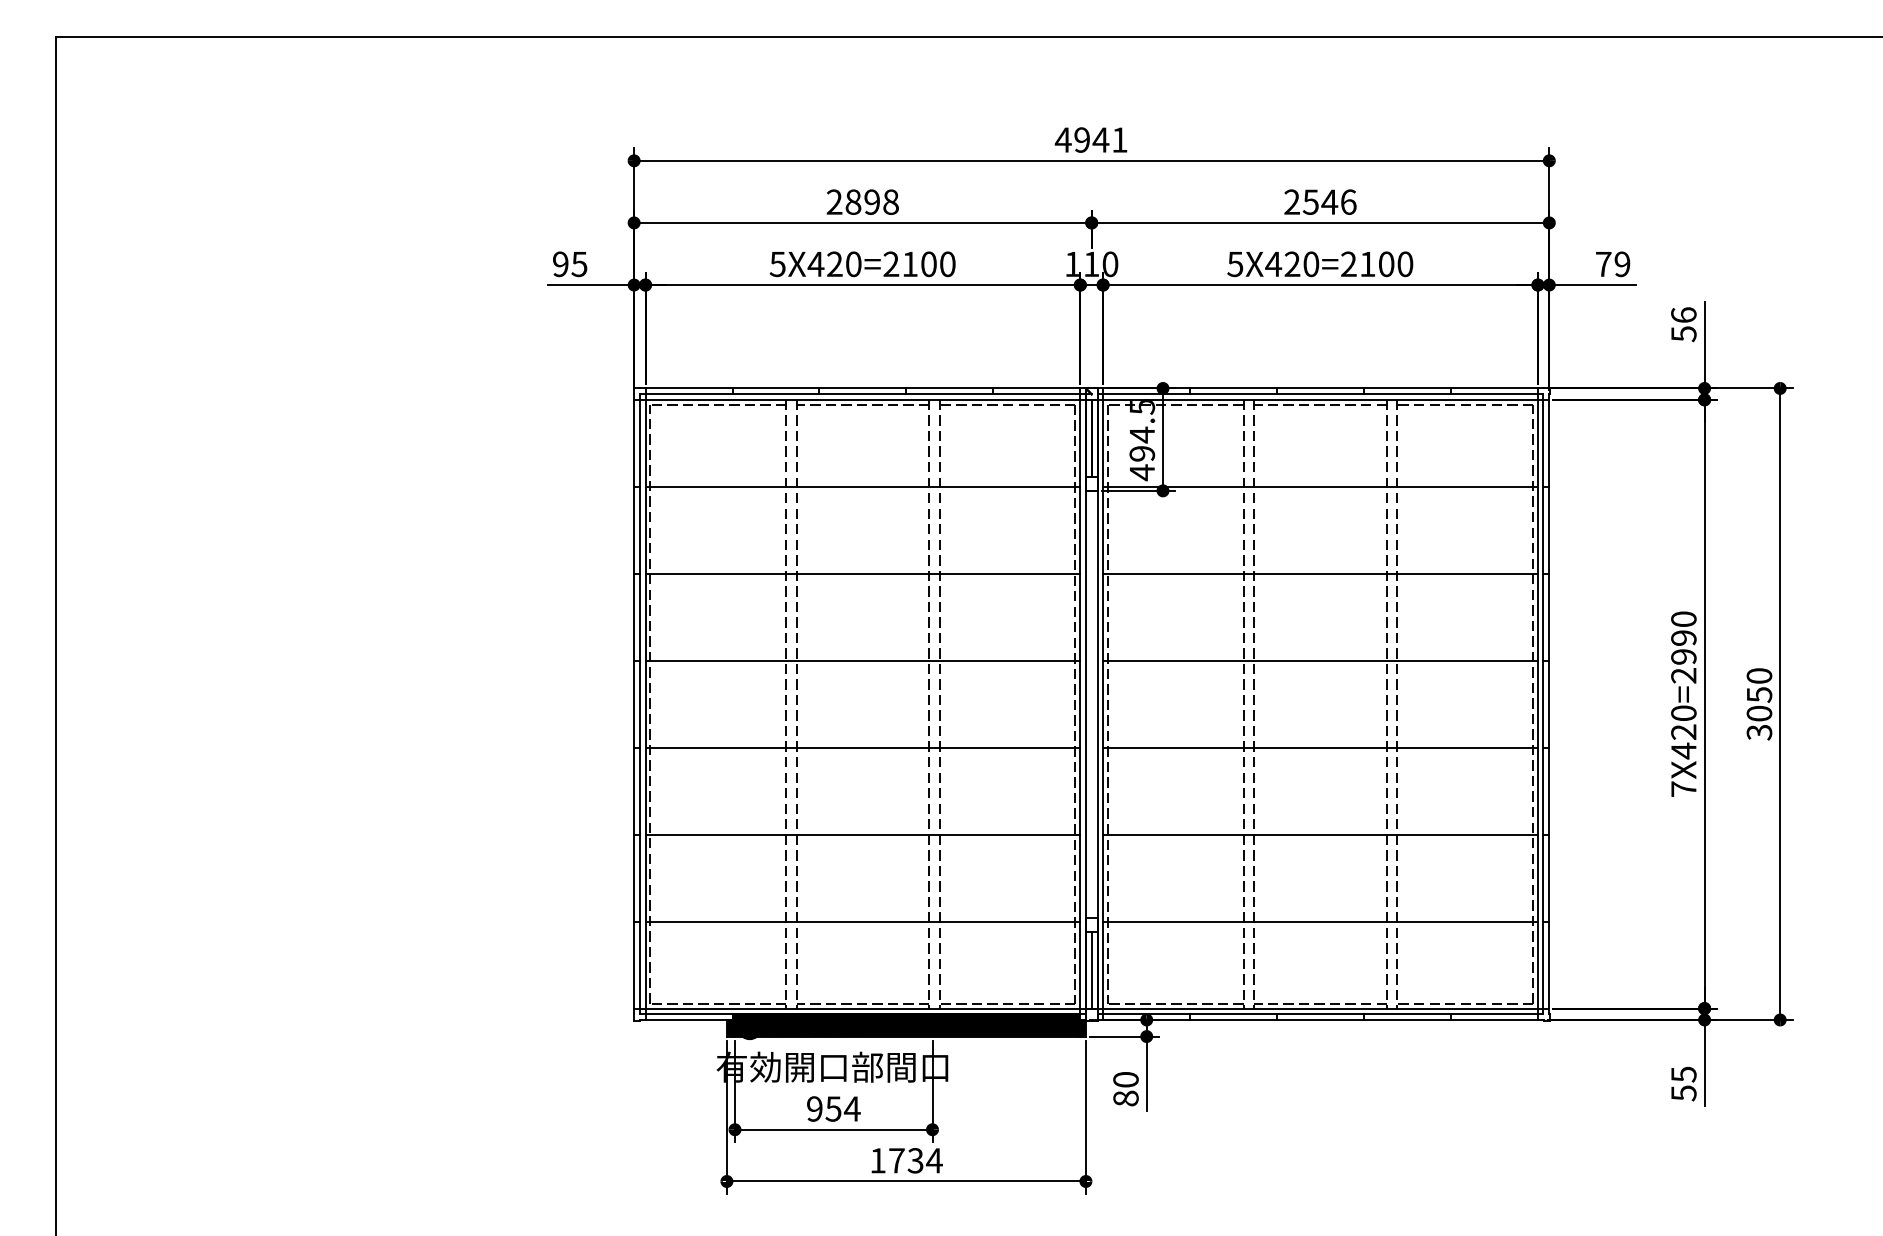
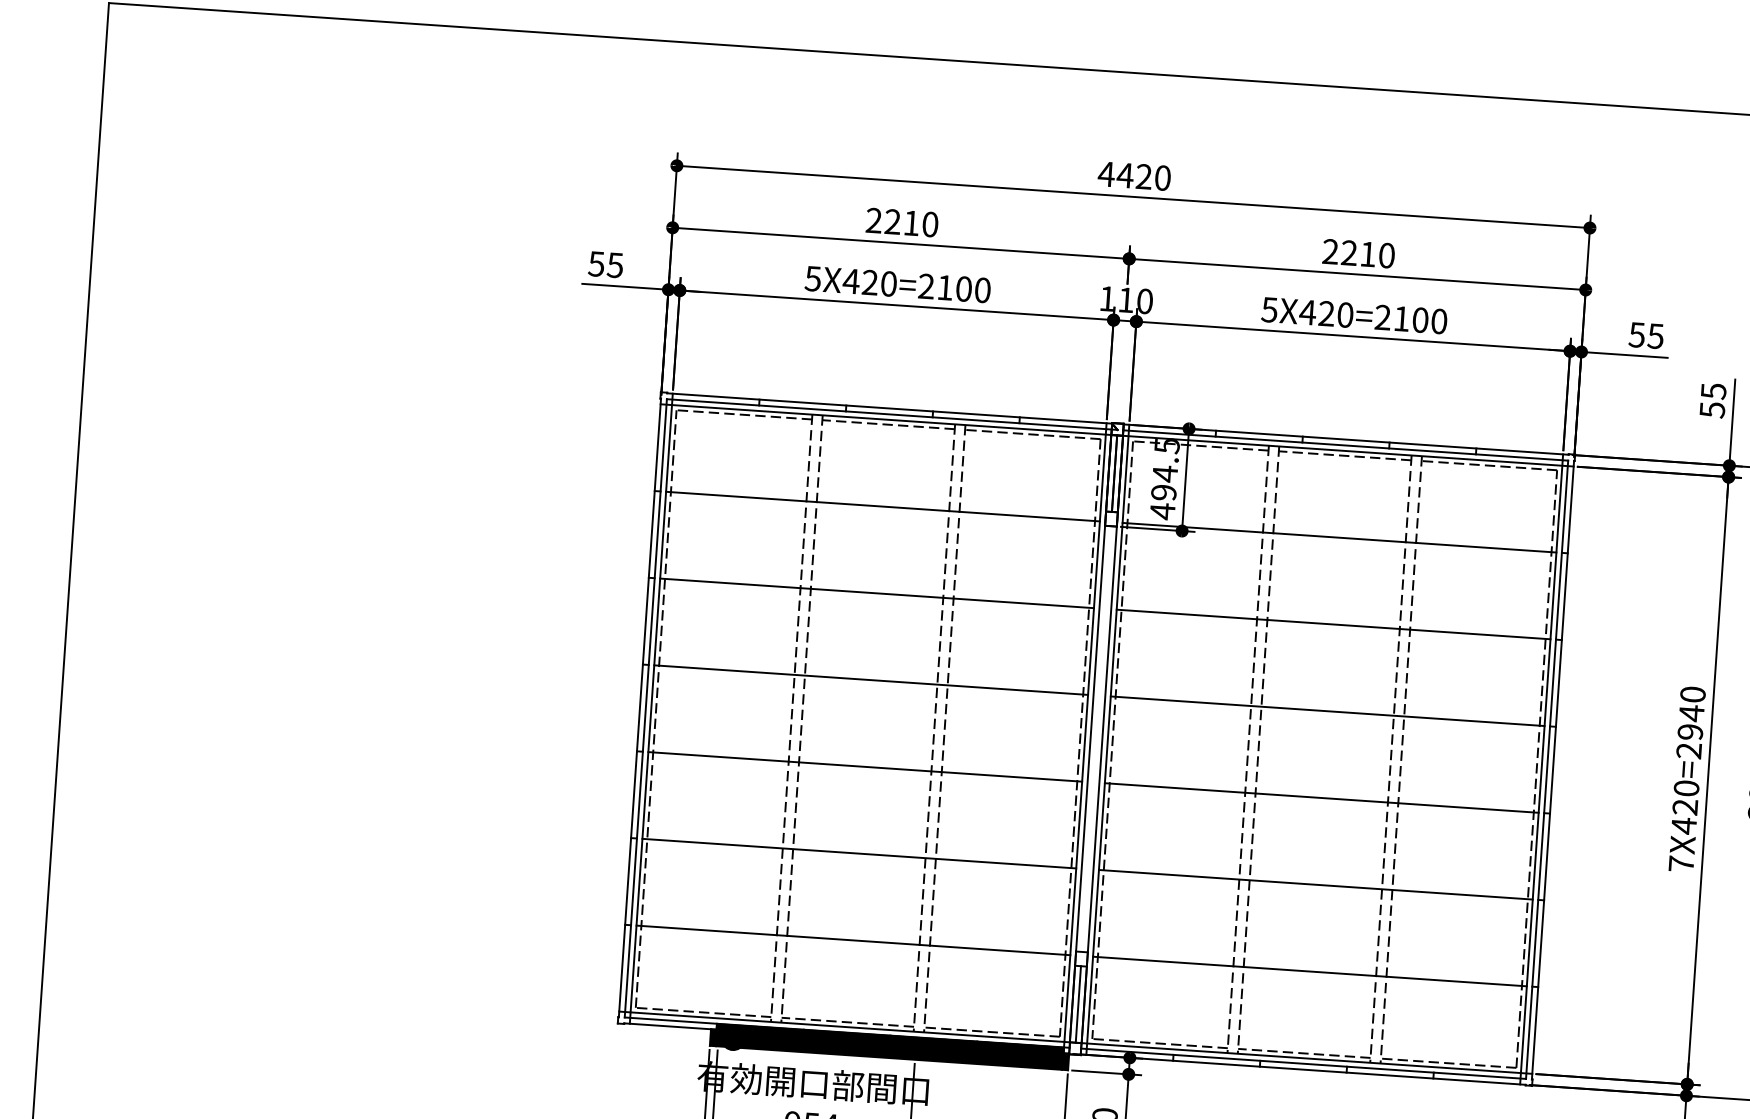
text: (1100, 139) -> (1143, 176), 4941 -> 4420
text: (871, 201) -> (910, 222), 2898 -> 2210
text: (1329, 201) -> (1367, 253), 2546 -> 2210
text: (560, 264) -> (596, 264), 95 -> 55
text: (1612, 264) -> (1645, 335), 79 -> 55
text: (1683, 315) -> (1713, 391), 56 -> 55
text: (1683, 637) -> (1691, 712), 7X420=2990 -> 7X420=2940

